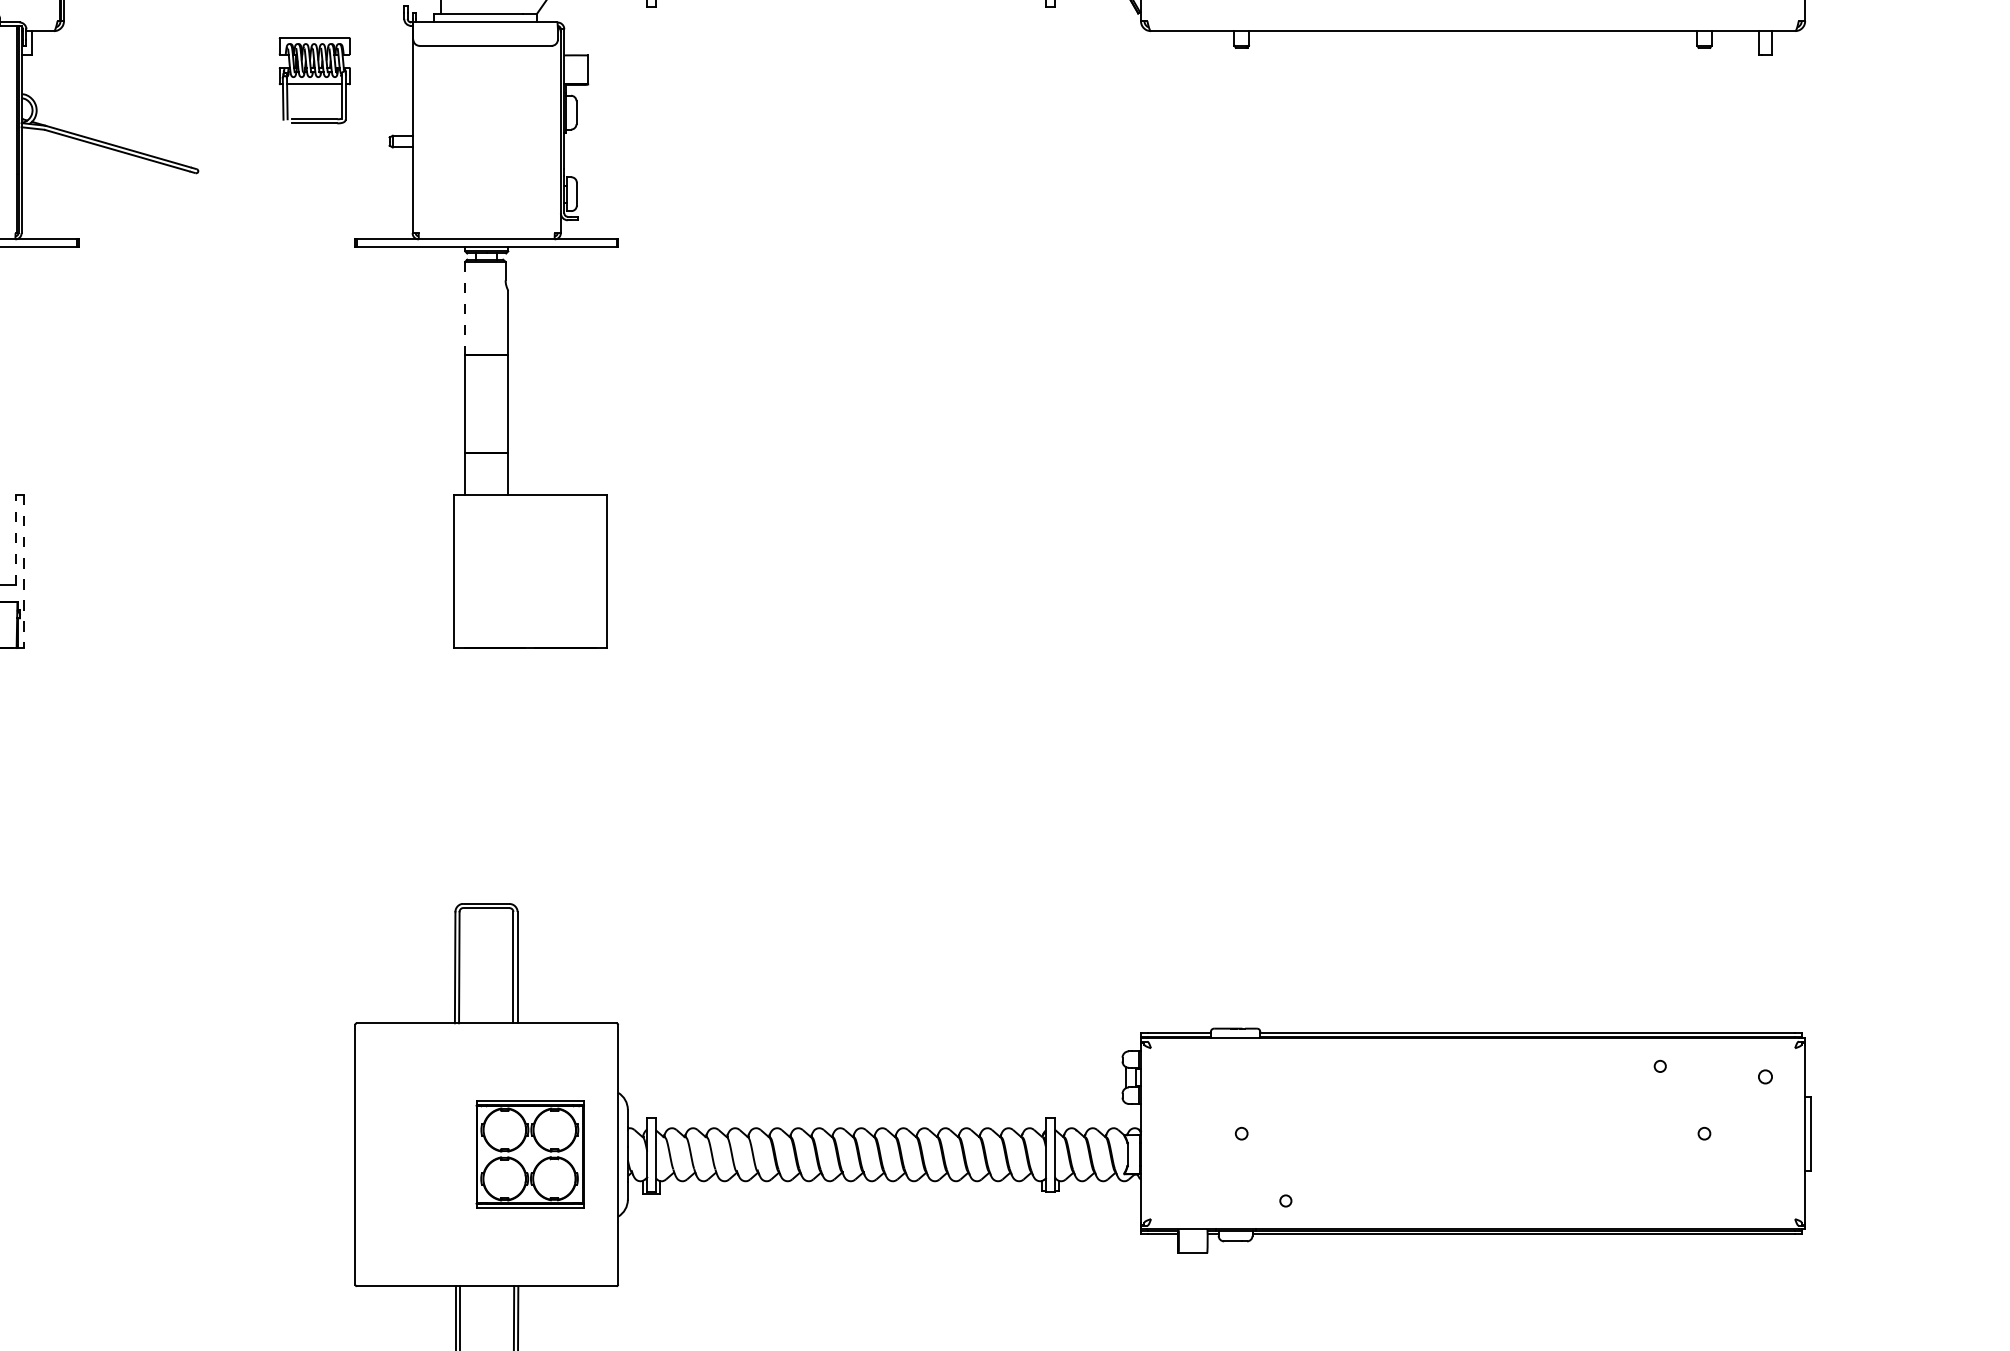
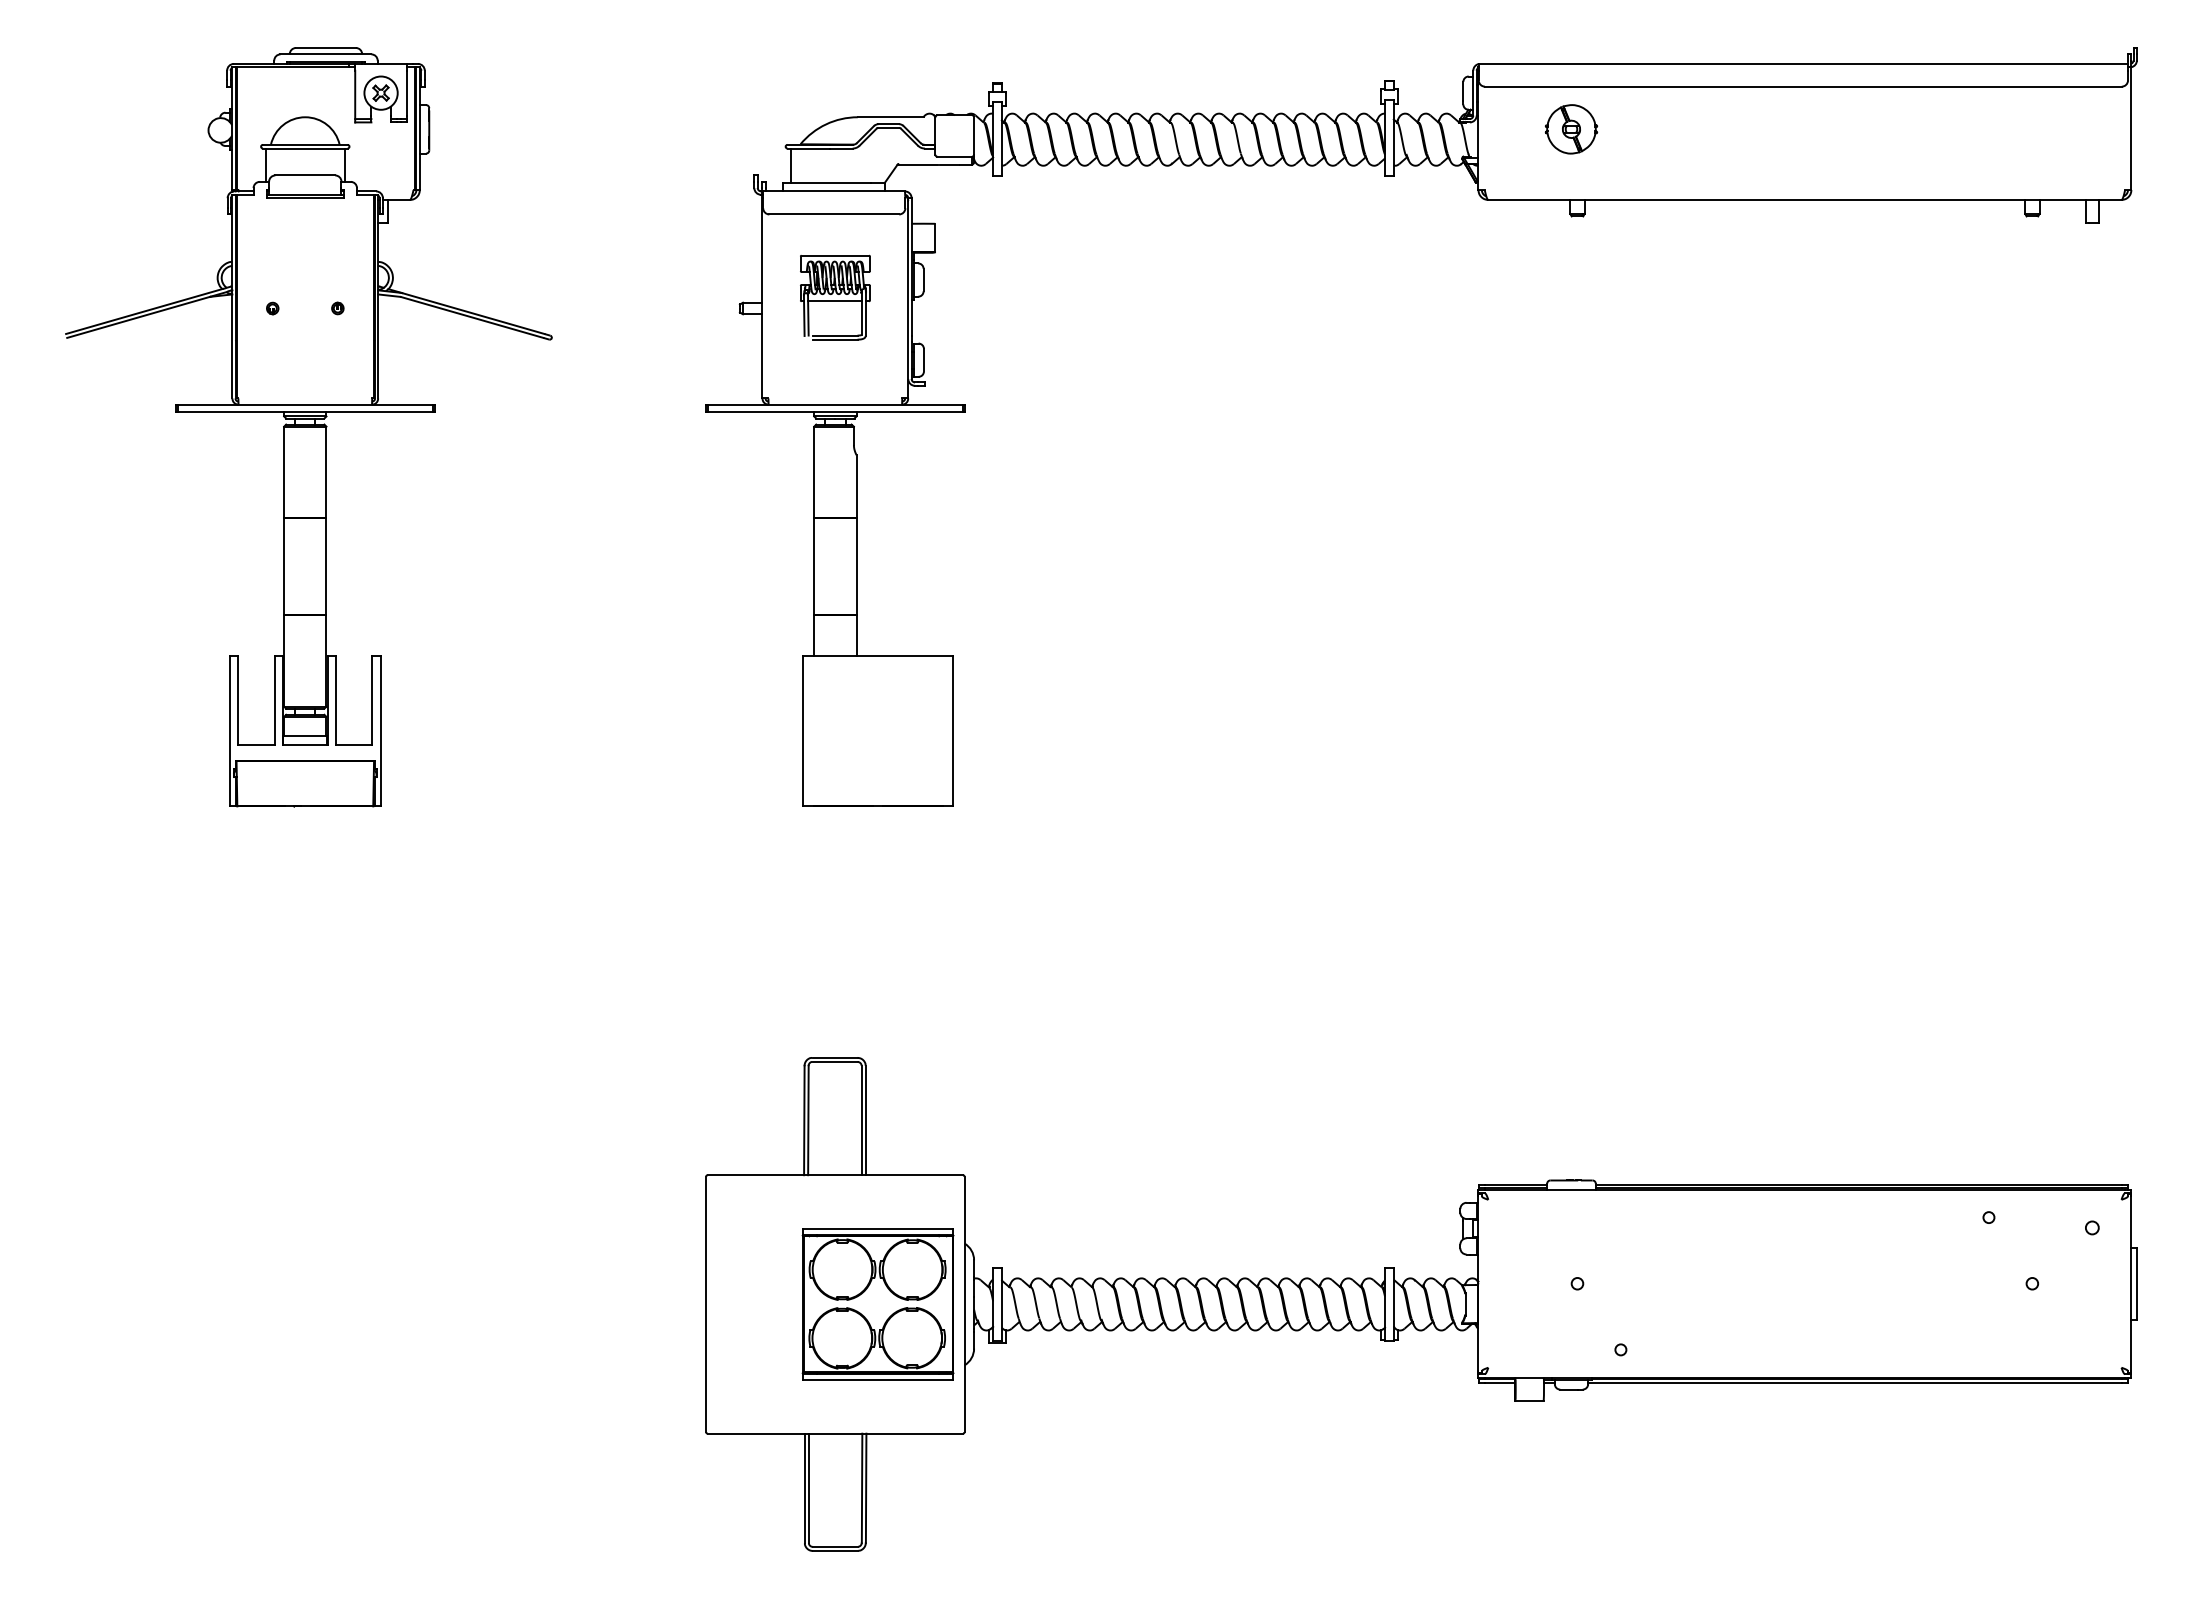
part: (314, 80) -> (835, 297), moved
line: (465, 308) -> (814, 472), dashed -> solid
line: (15, 539) -> (372, 699), dashed -> solid
line: (24, 571) -> (380, 731), dashed -> solid
part: (529, 1154) -> (877, 1304), size x1.43

